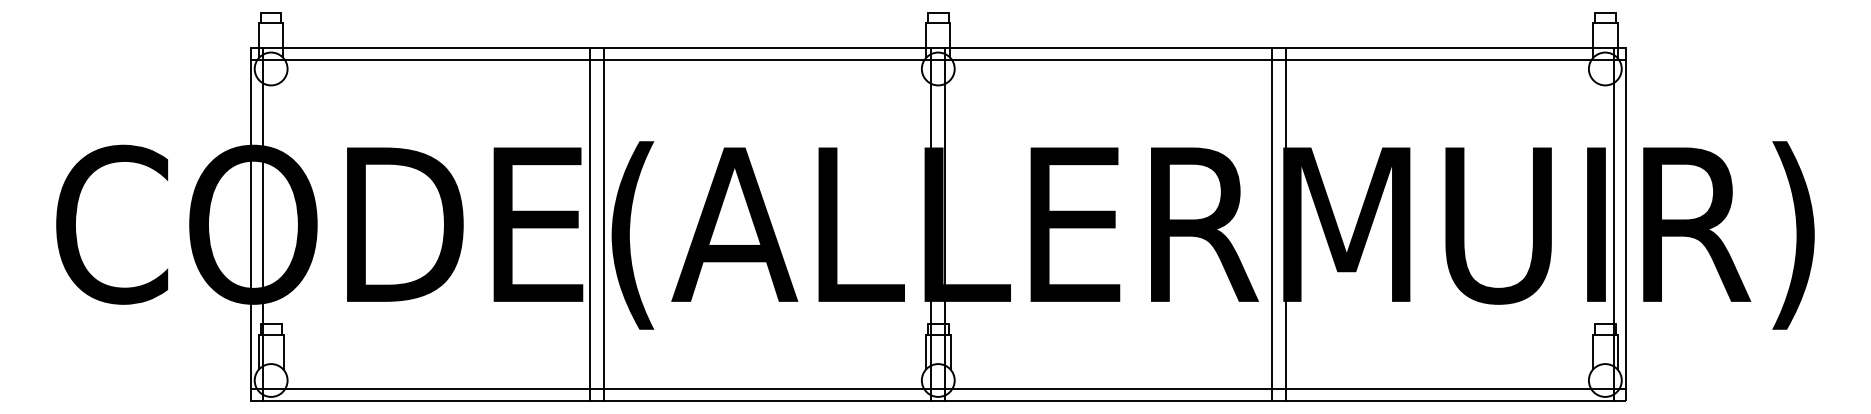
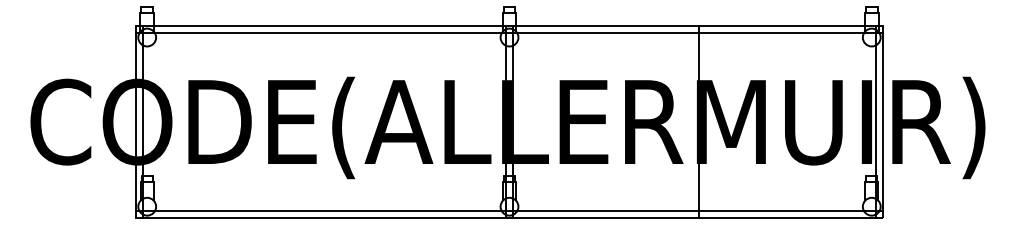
line: (590, 225) -> (320, 122), removed
line: (604, 225) -> (328, 122), removed
line: (1271, 225) -> (690, 122), removed

